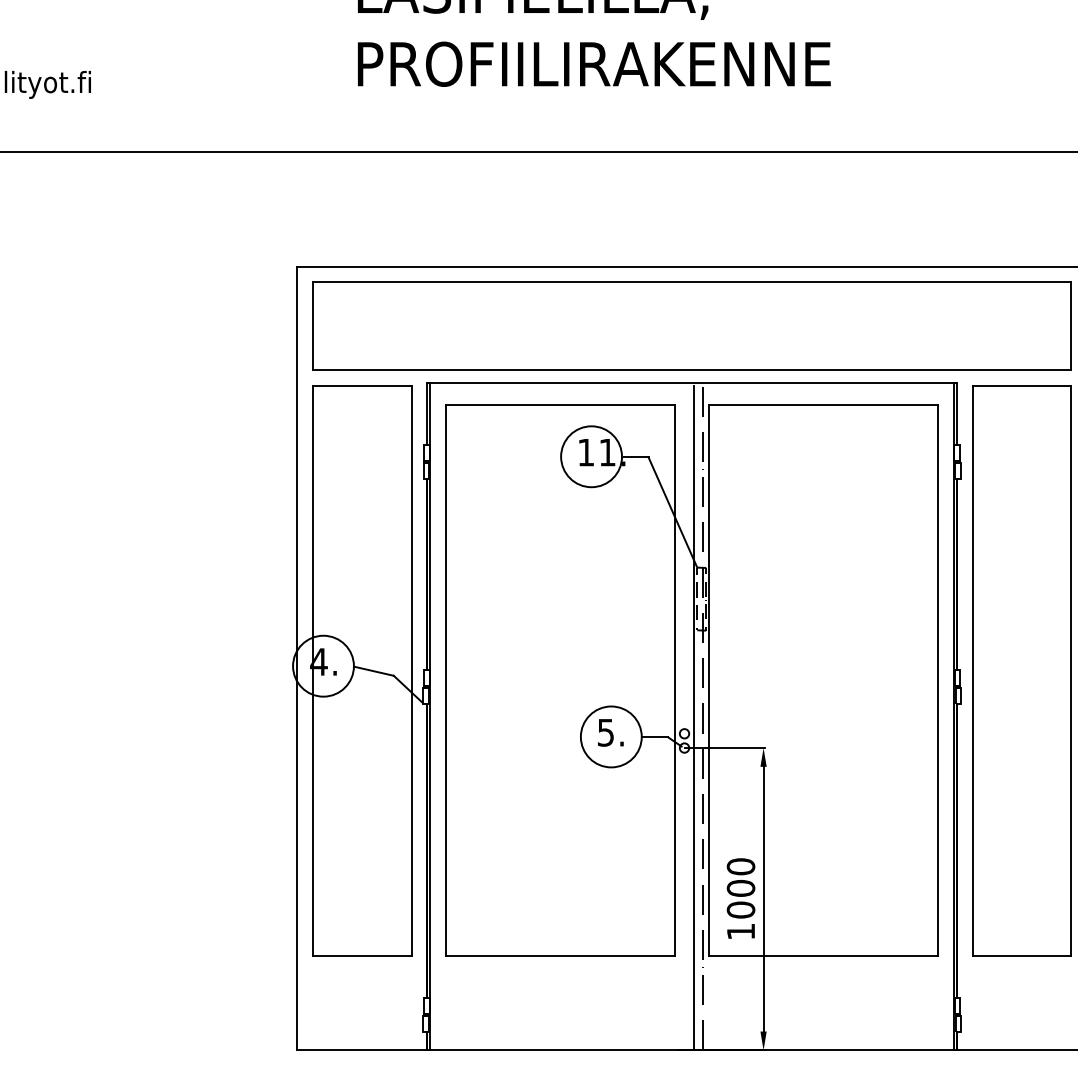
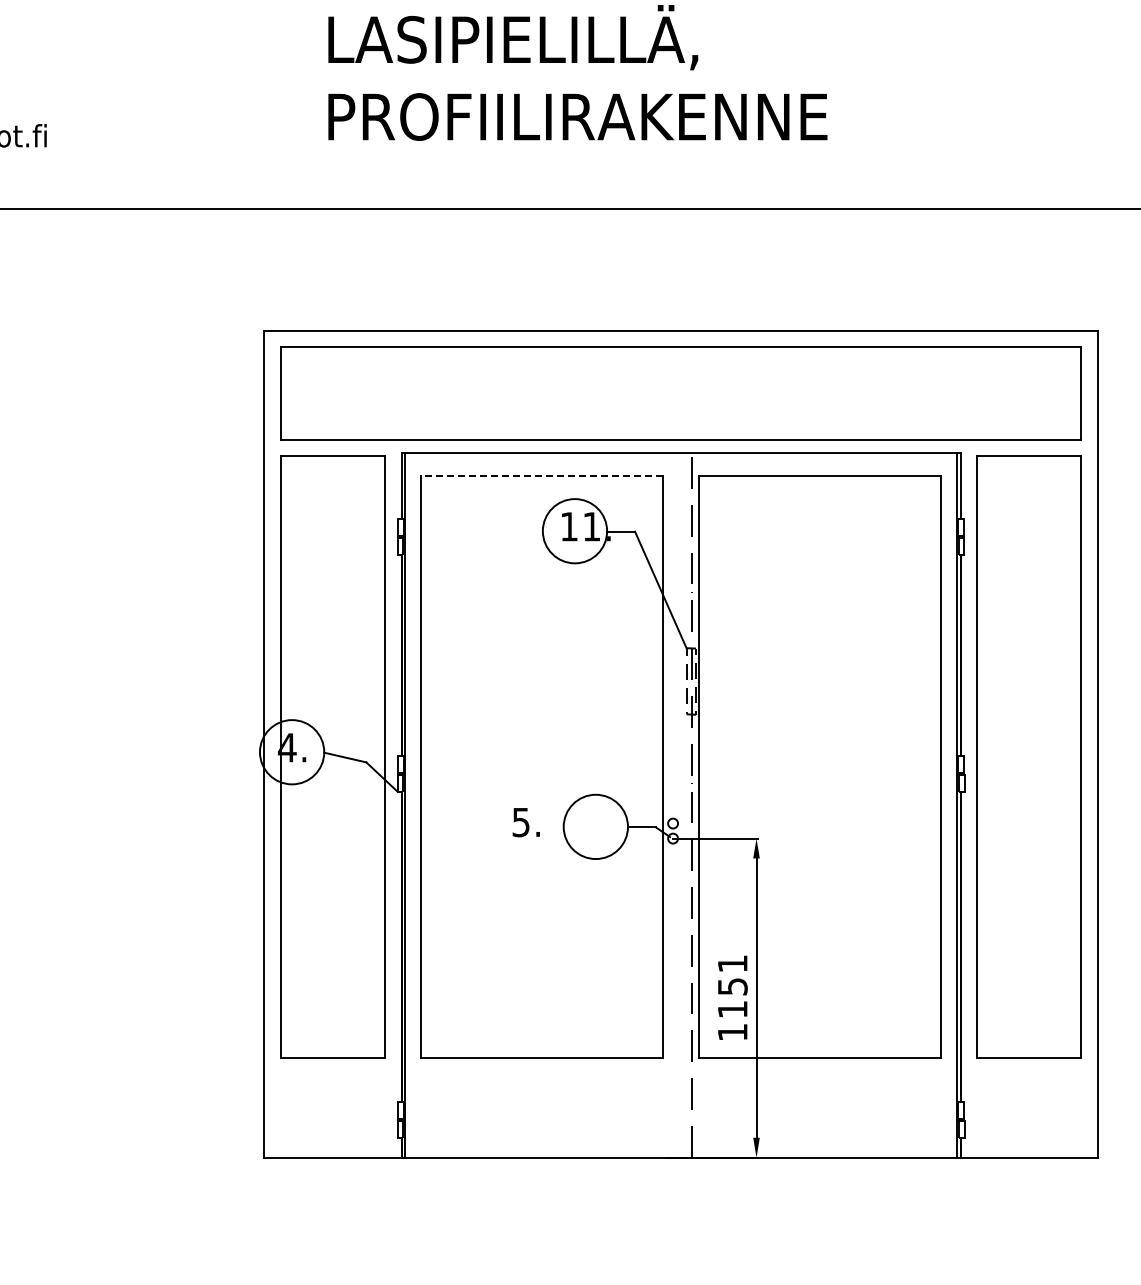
line: (560, 404) -> (542, 476), solid -> dashed
line: (693, 717) -> (682, 806), removed
text: (610, 732) -> (525, 822), moved
text: (740, 888) -> (732, 986), 1000 -> 1151

